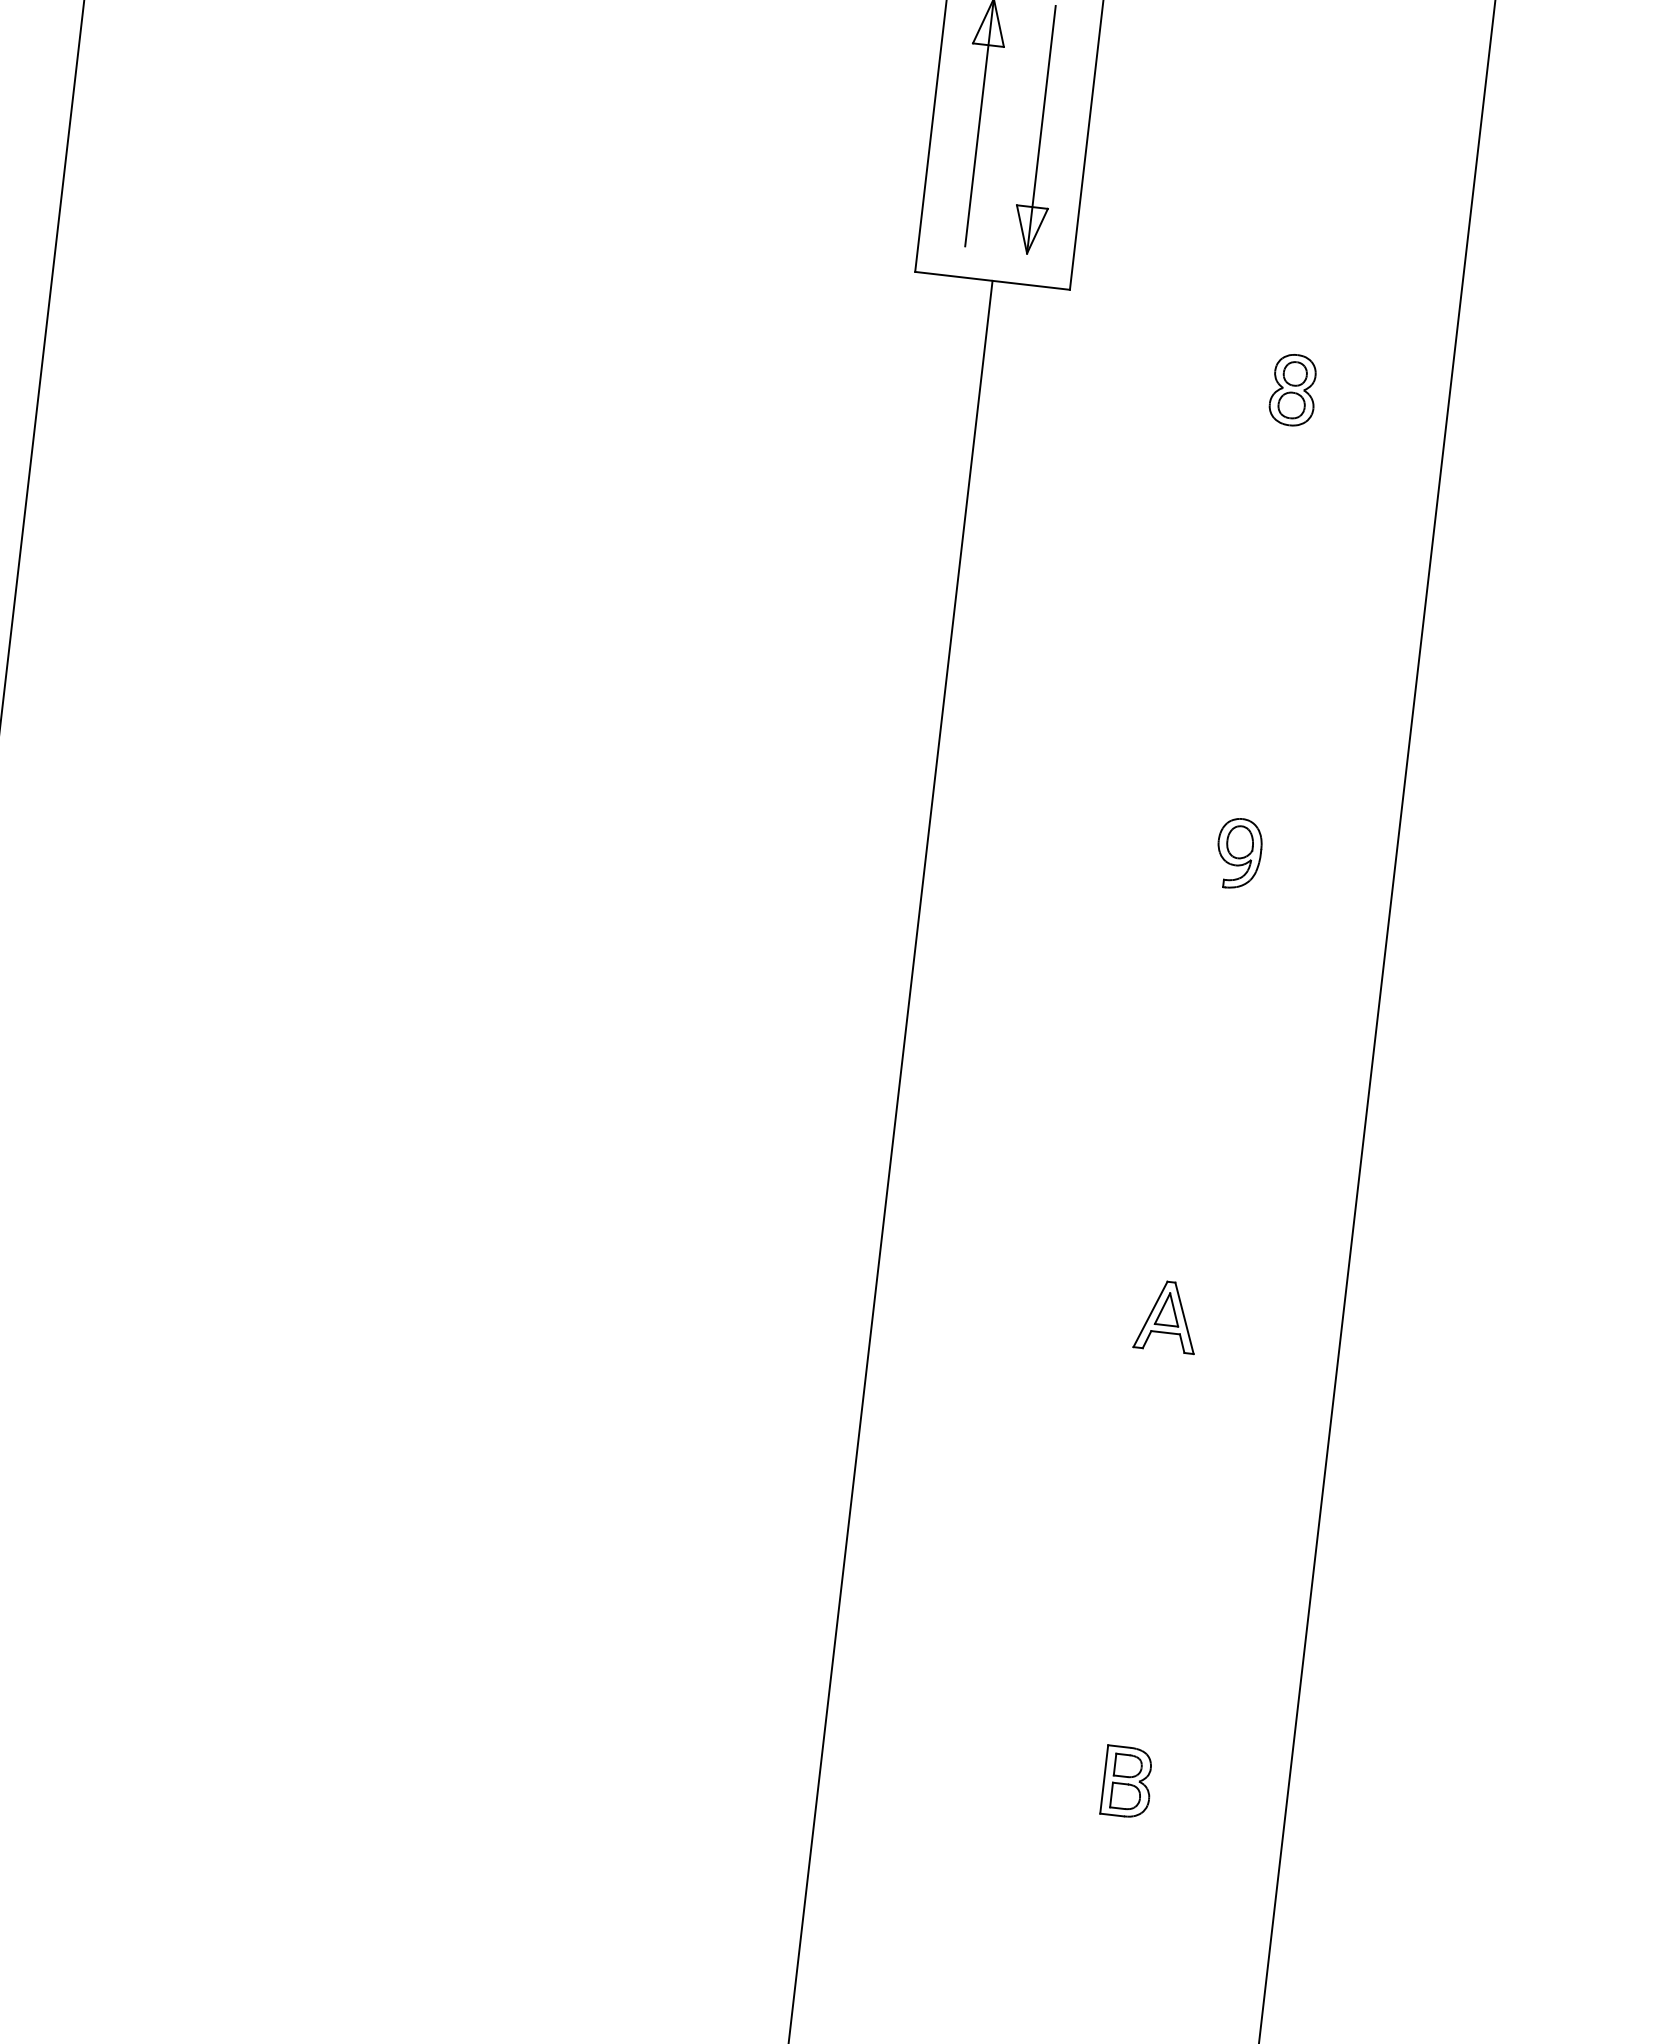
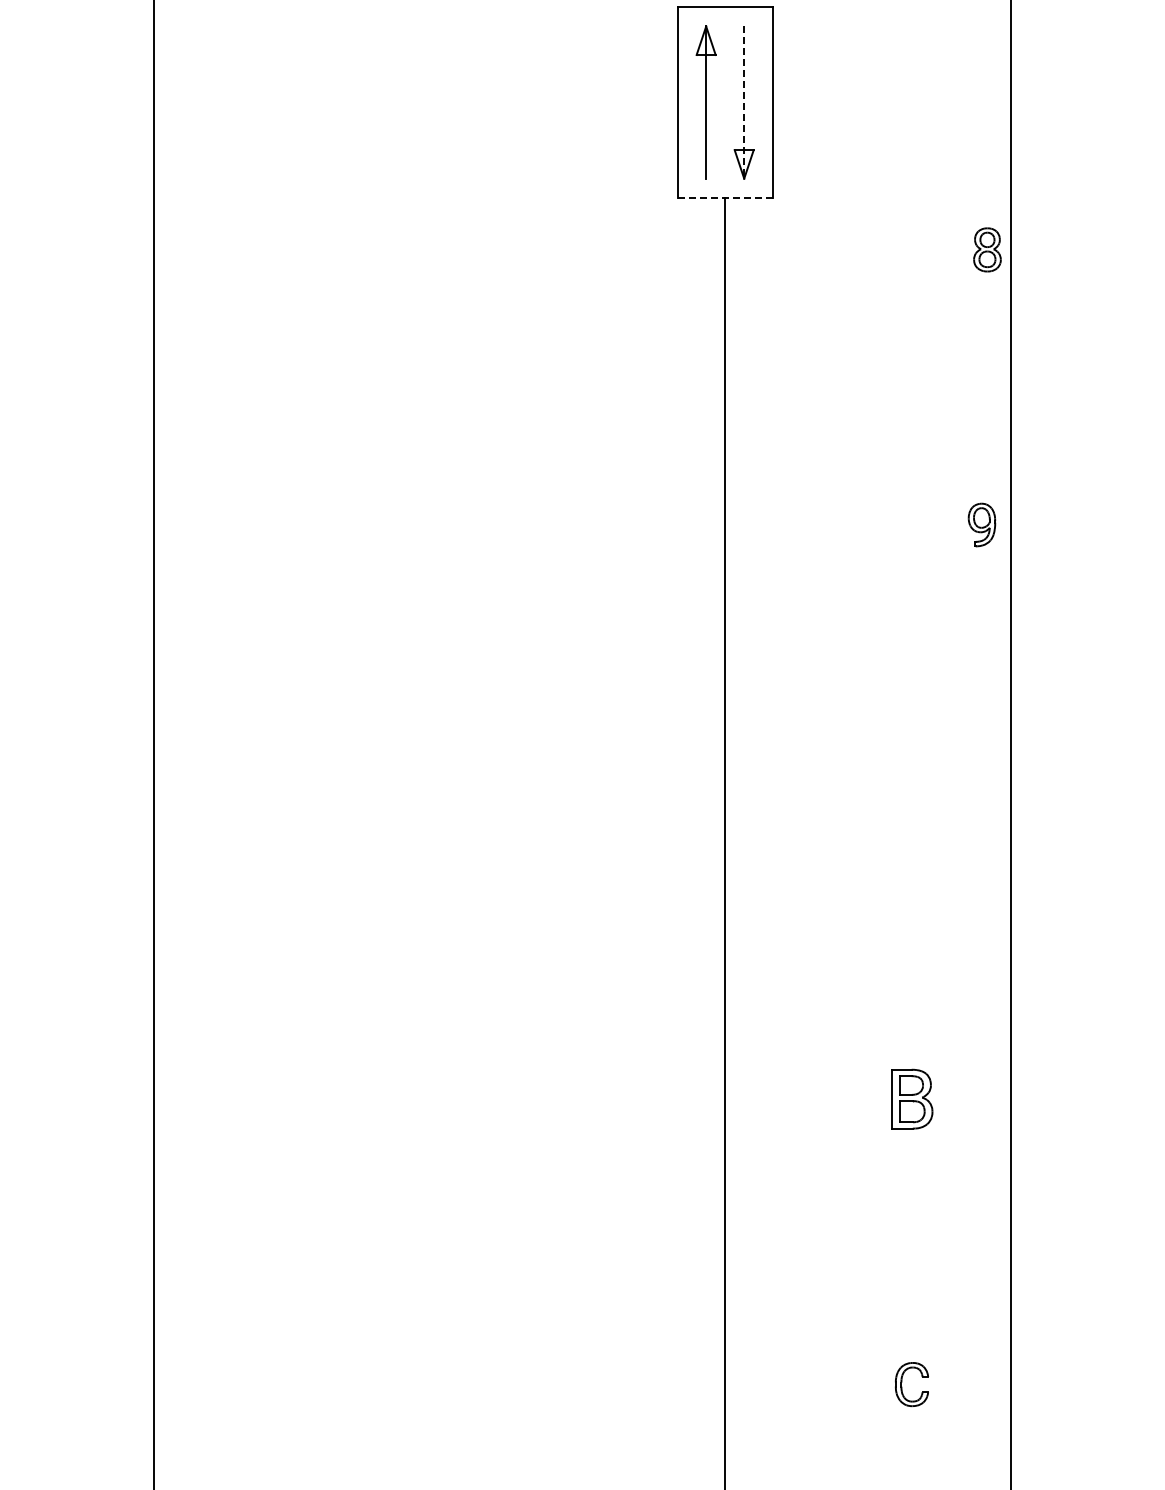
line: (1041, 131) -> (744, 103), solid -> dashed
line: (993, 280) -> (725, 197), solid -> dashed
part: (1293, 389) -> (987, 249), moved
part: (1238, 852) -> (981, 524), moved
part: (1166, 1315) -> (903, 813), removed
part: (1127, 1781) -> (912, 1098), size x1.4

